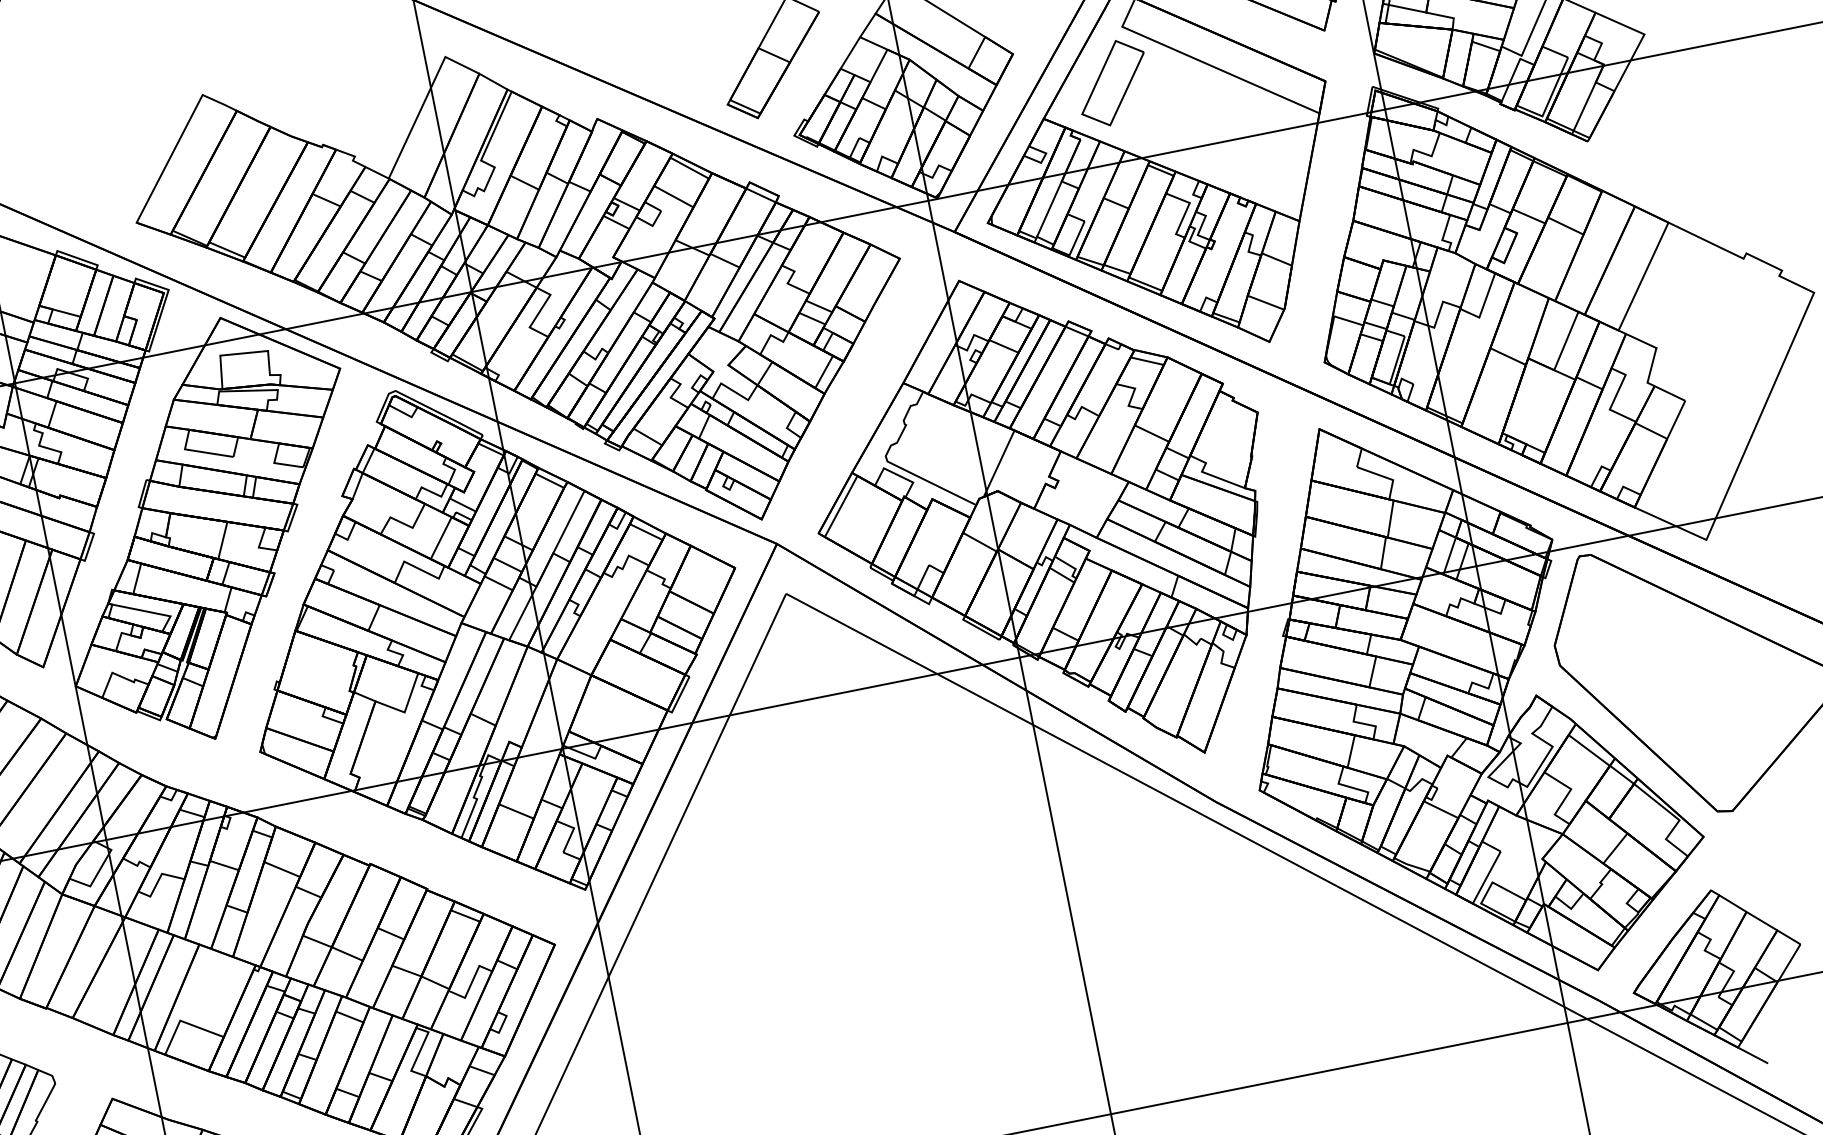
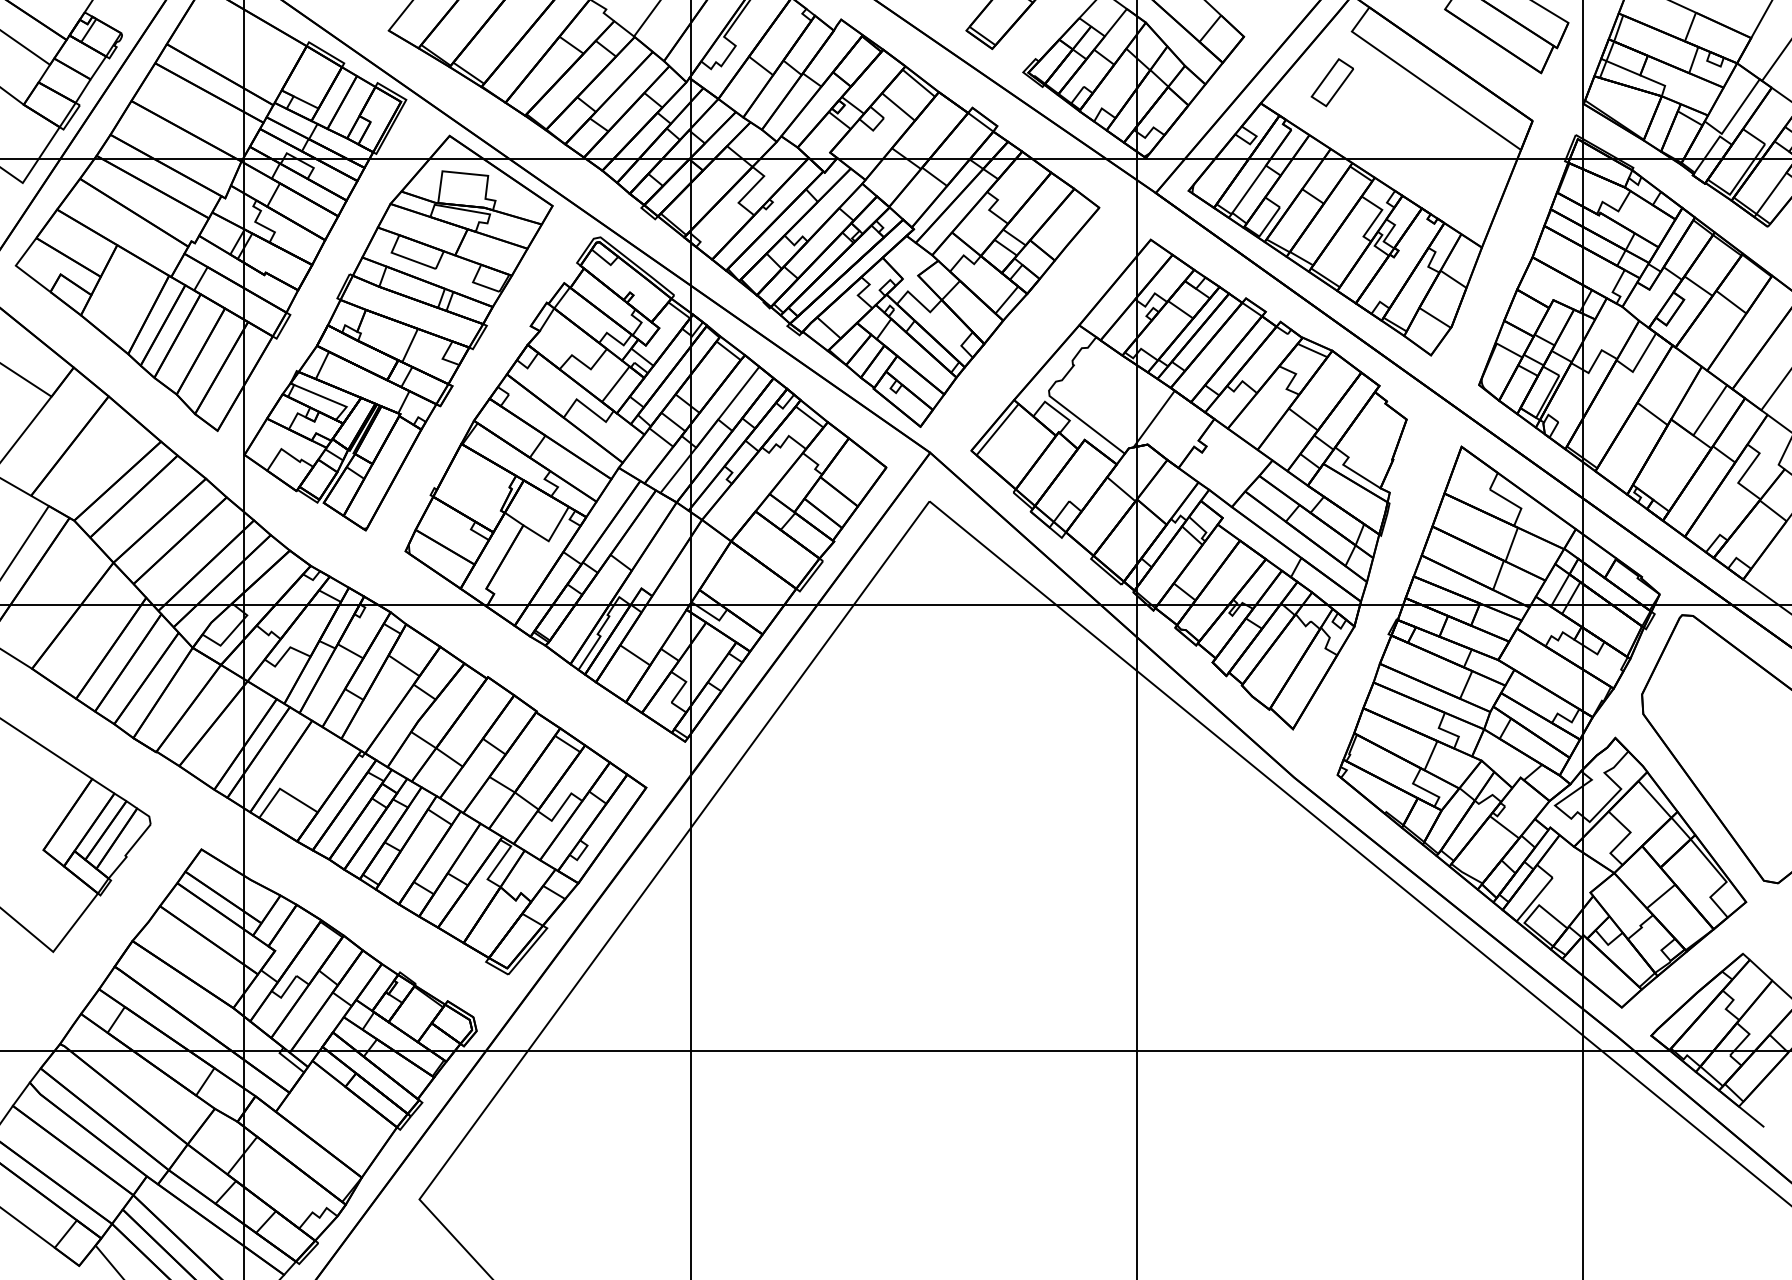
part: (1112, 82) -> (1332, 82), size x0.6

